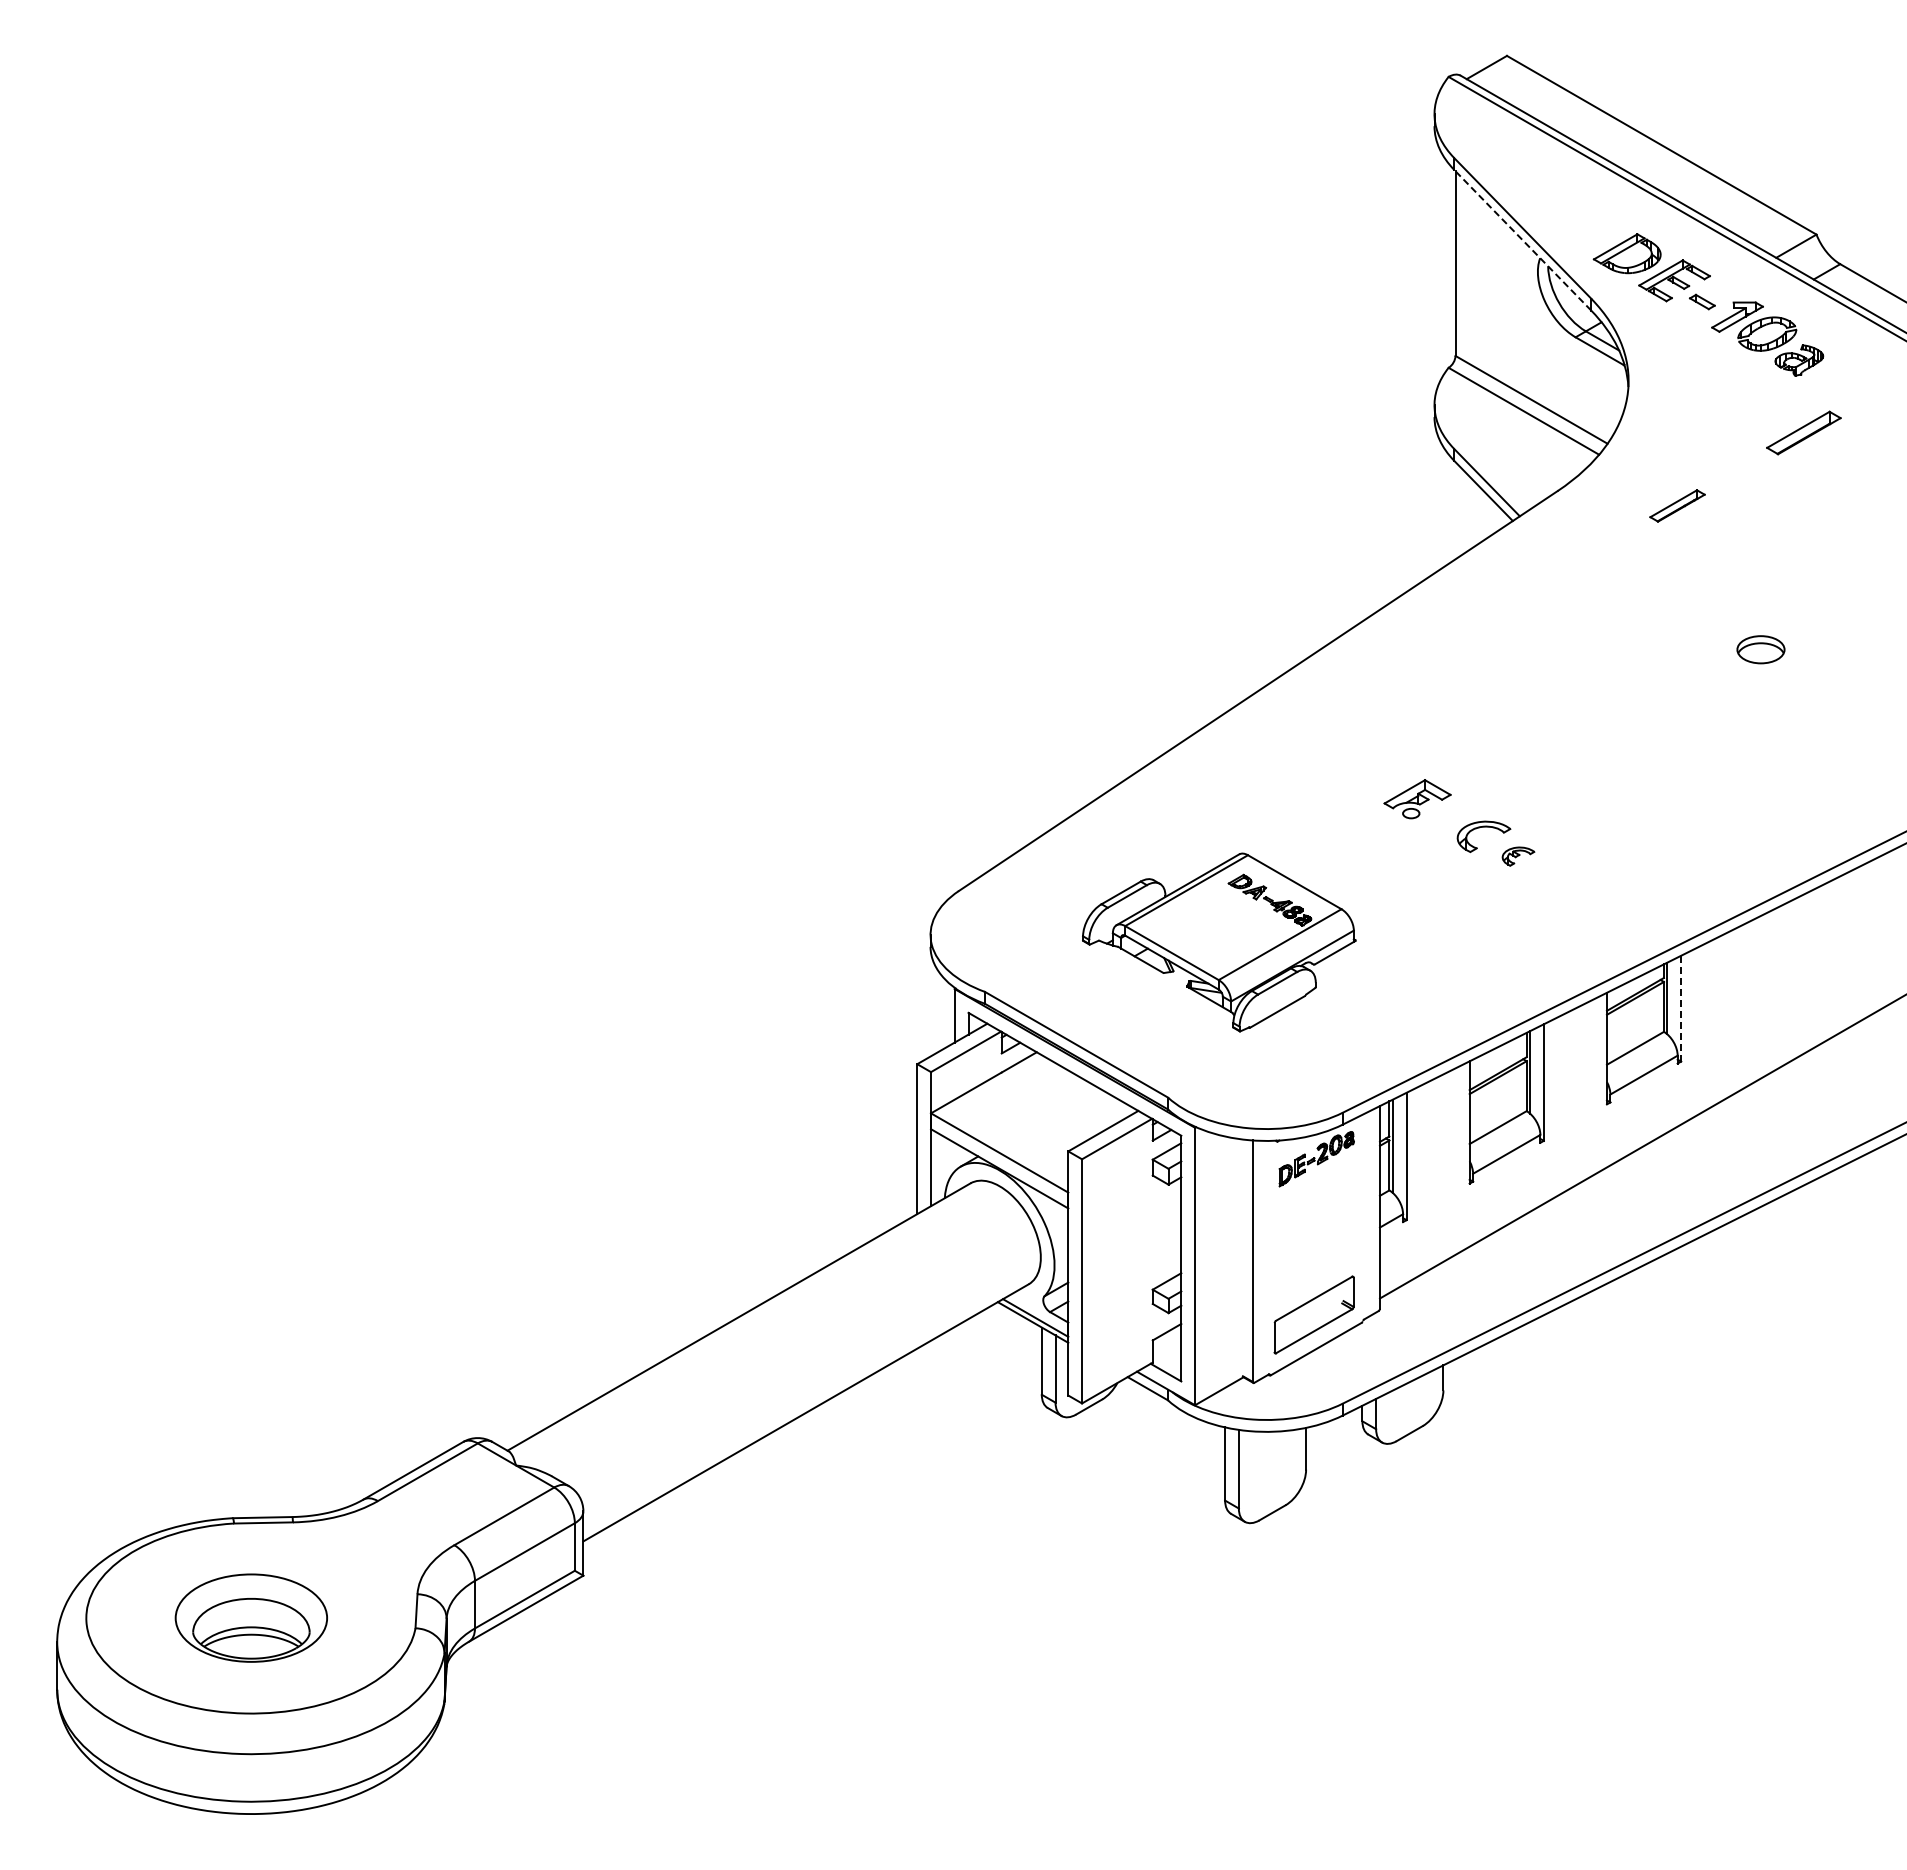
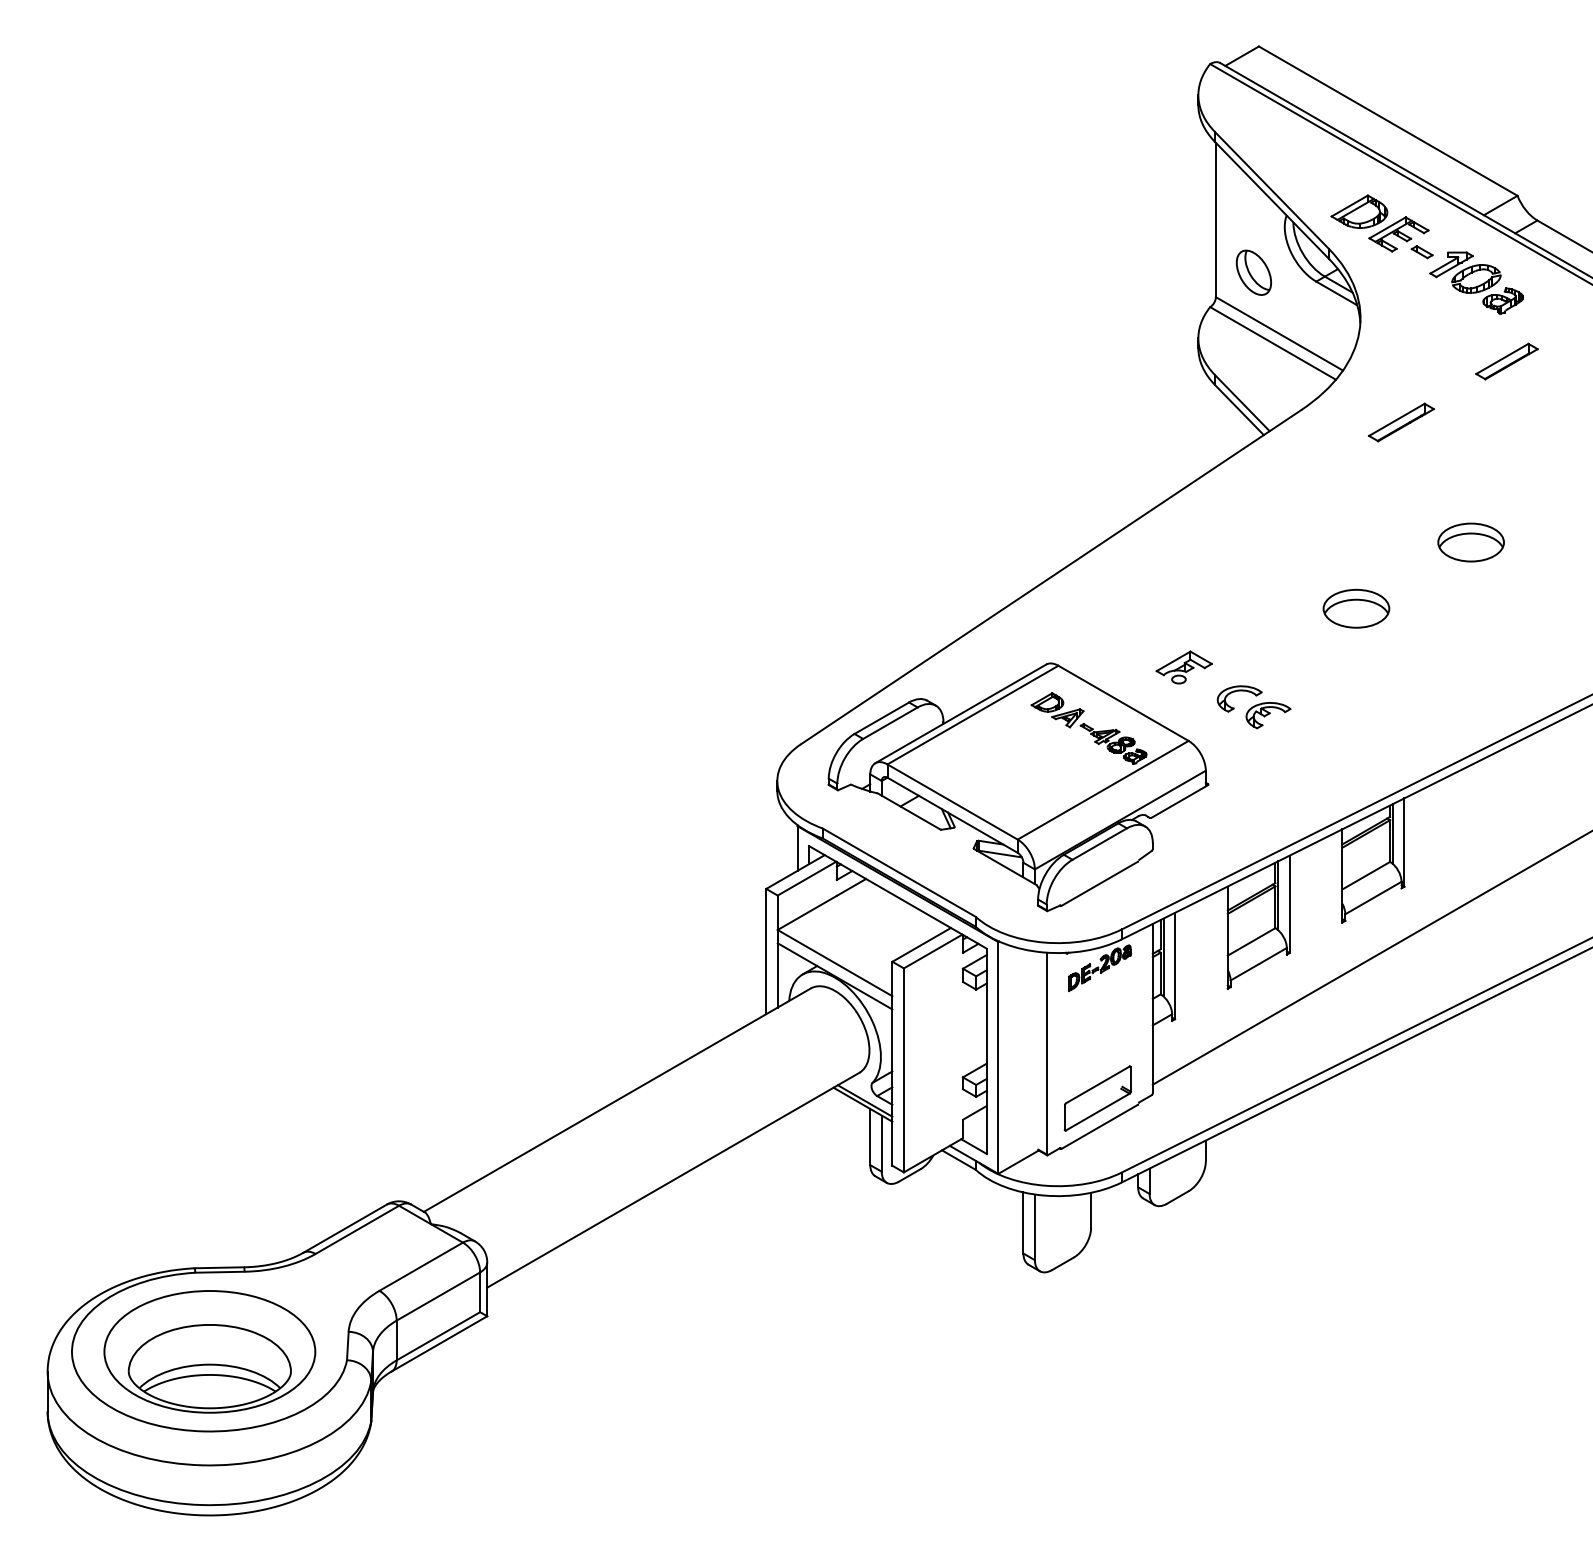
line: (1522, 239) -> (1271, 199), dashed -> solid
part: (1500, 326) -> (1253, 272), added
part: (1677, 505) -> (1401, 422), size x1.43
part: (1760, 649) -> (1470, 542), size x1.67
part: (1623, 728) -> (1356, 608), added
part: (1518, 856) -> (1268, 715), size x1.67
part: (1219, 942) -> (1018, 787), size x1.67
line: (1681, 1008) -> (1404, 842), dashed -> solid
part: (251, 1617) -> (209, 1351), size x1.67

